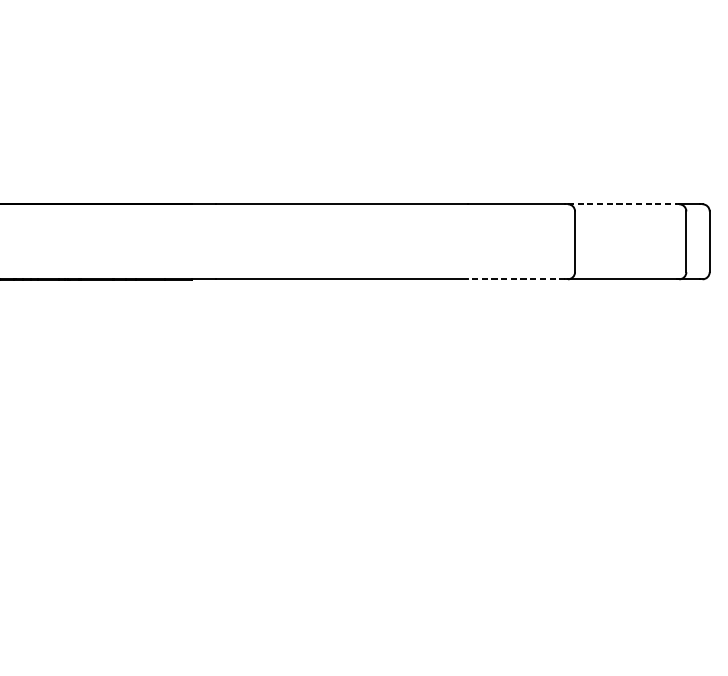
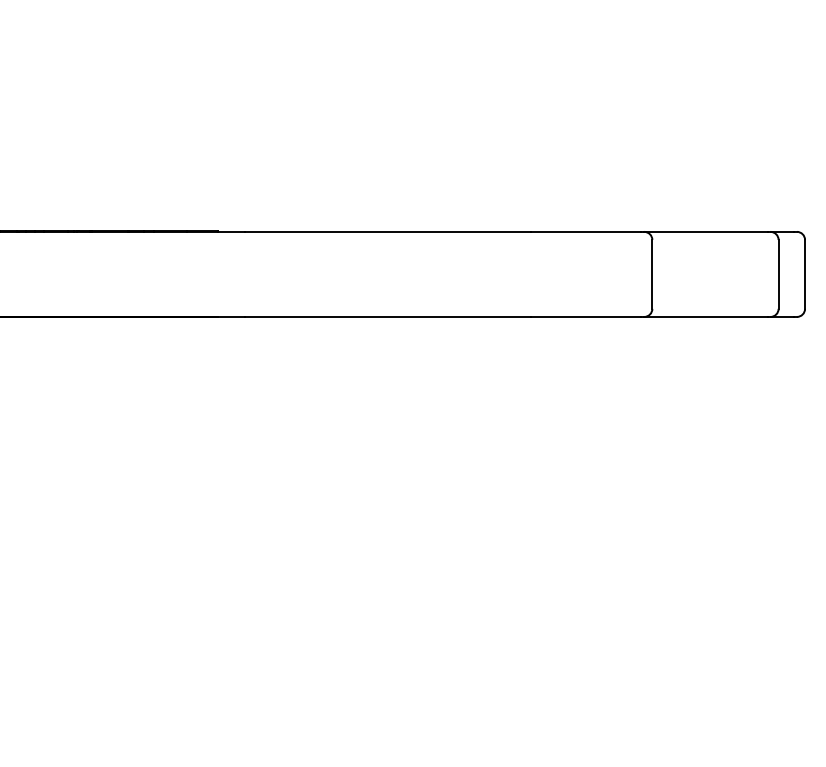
line: (622, 203) -> (706, 231), dashed -> solid
line: (516, 278) -> (585, 316), dashed -> solid

